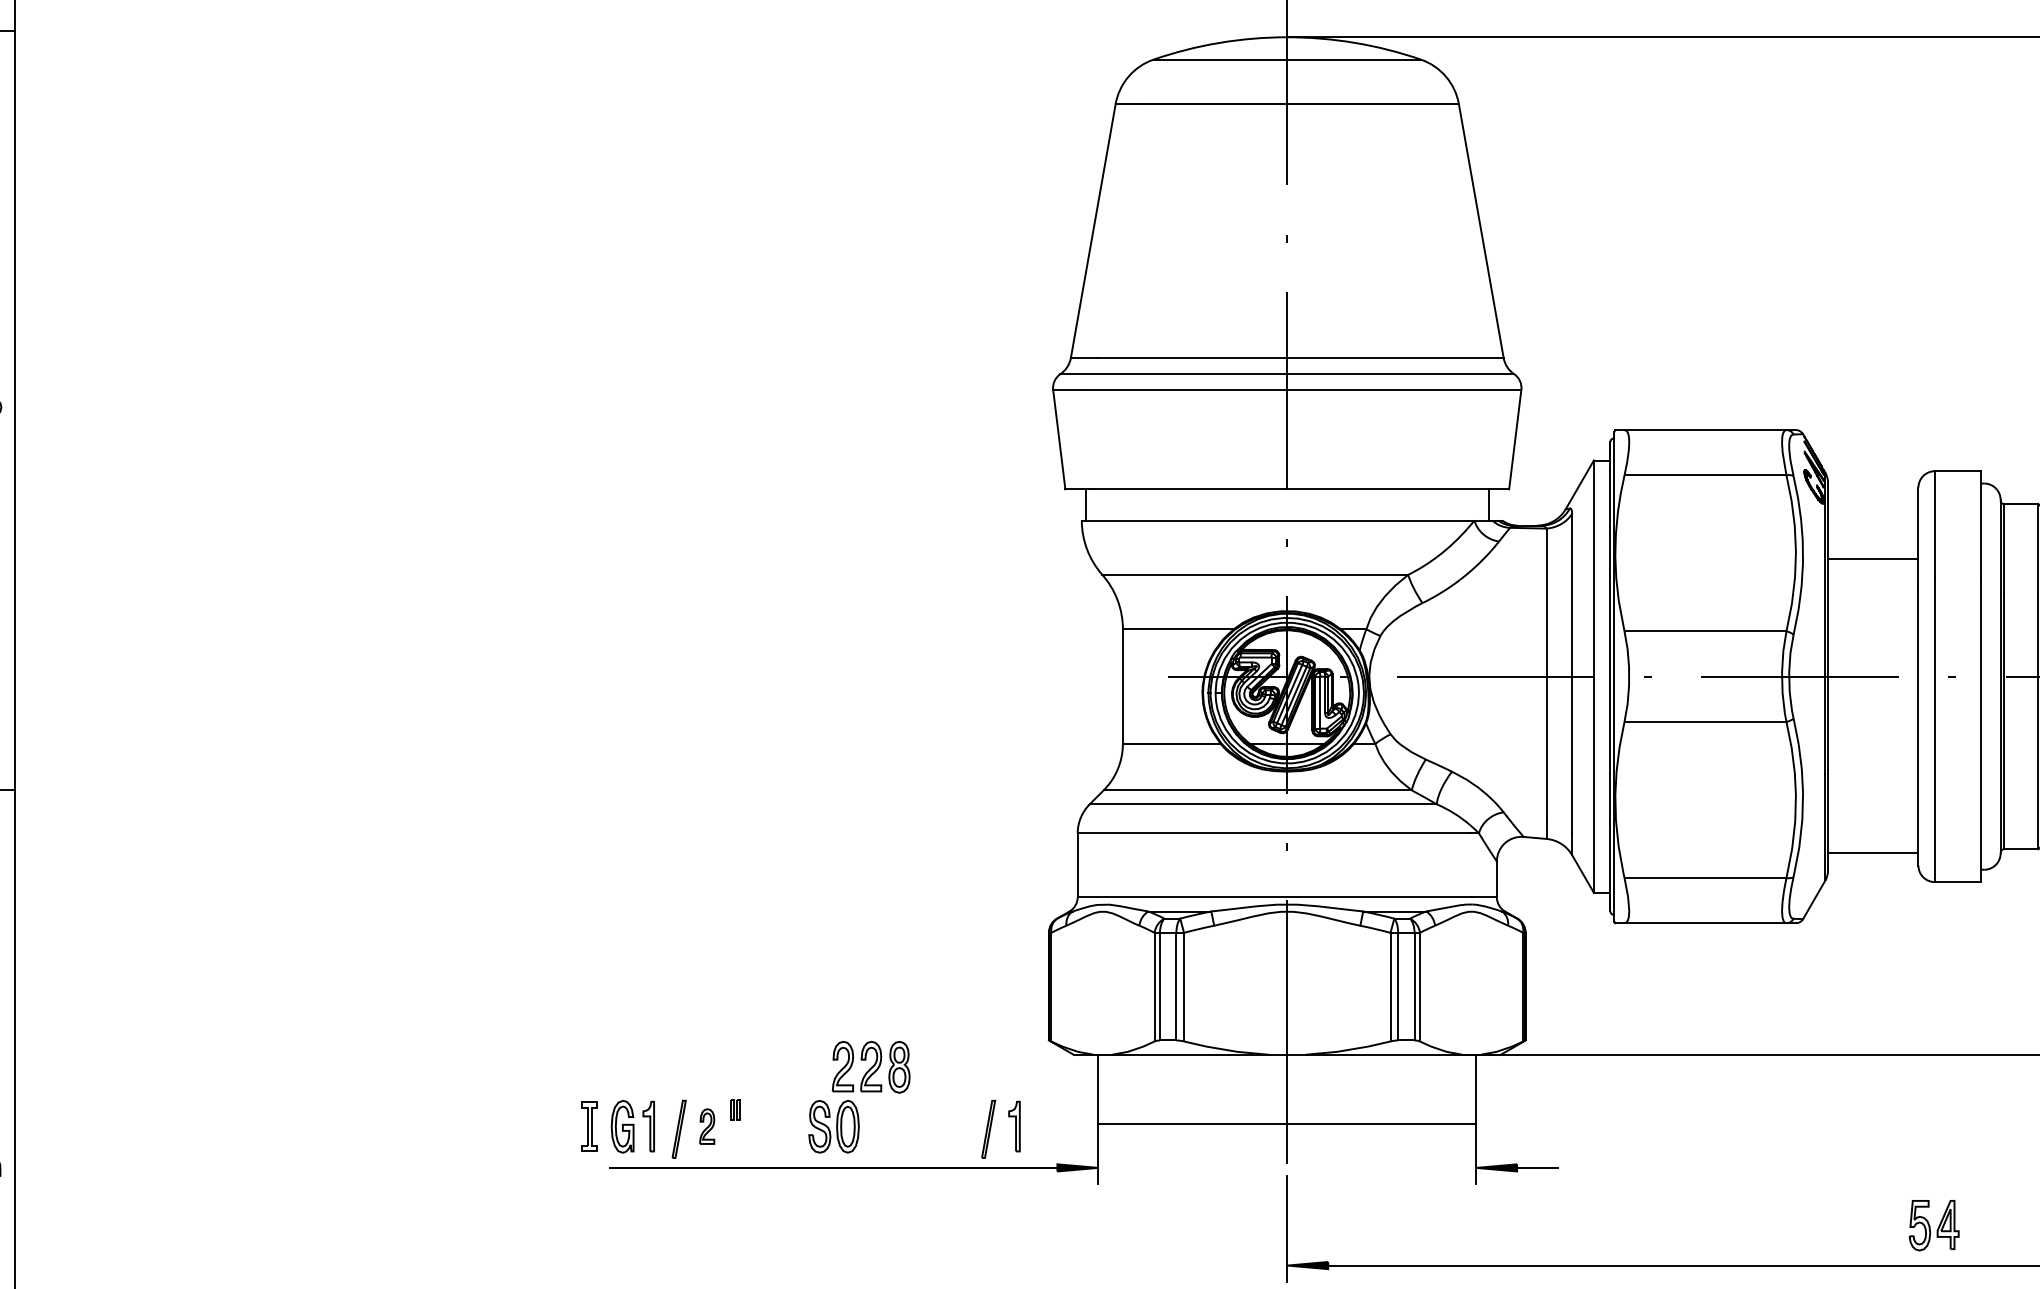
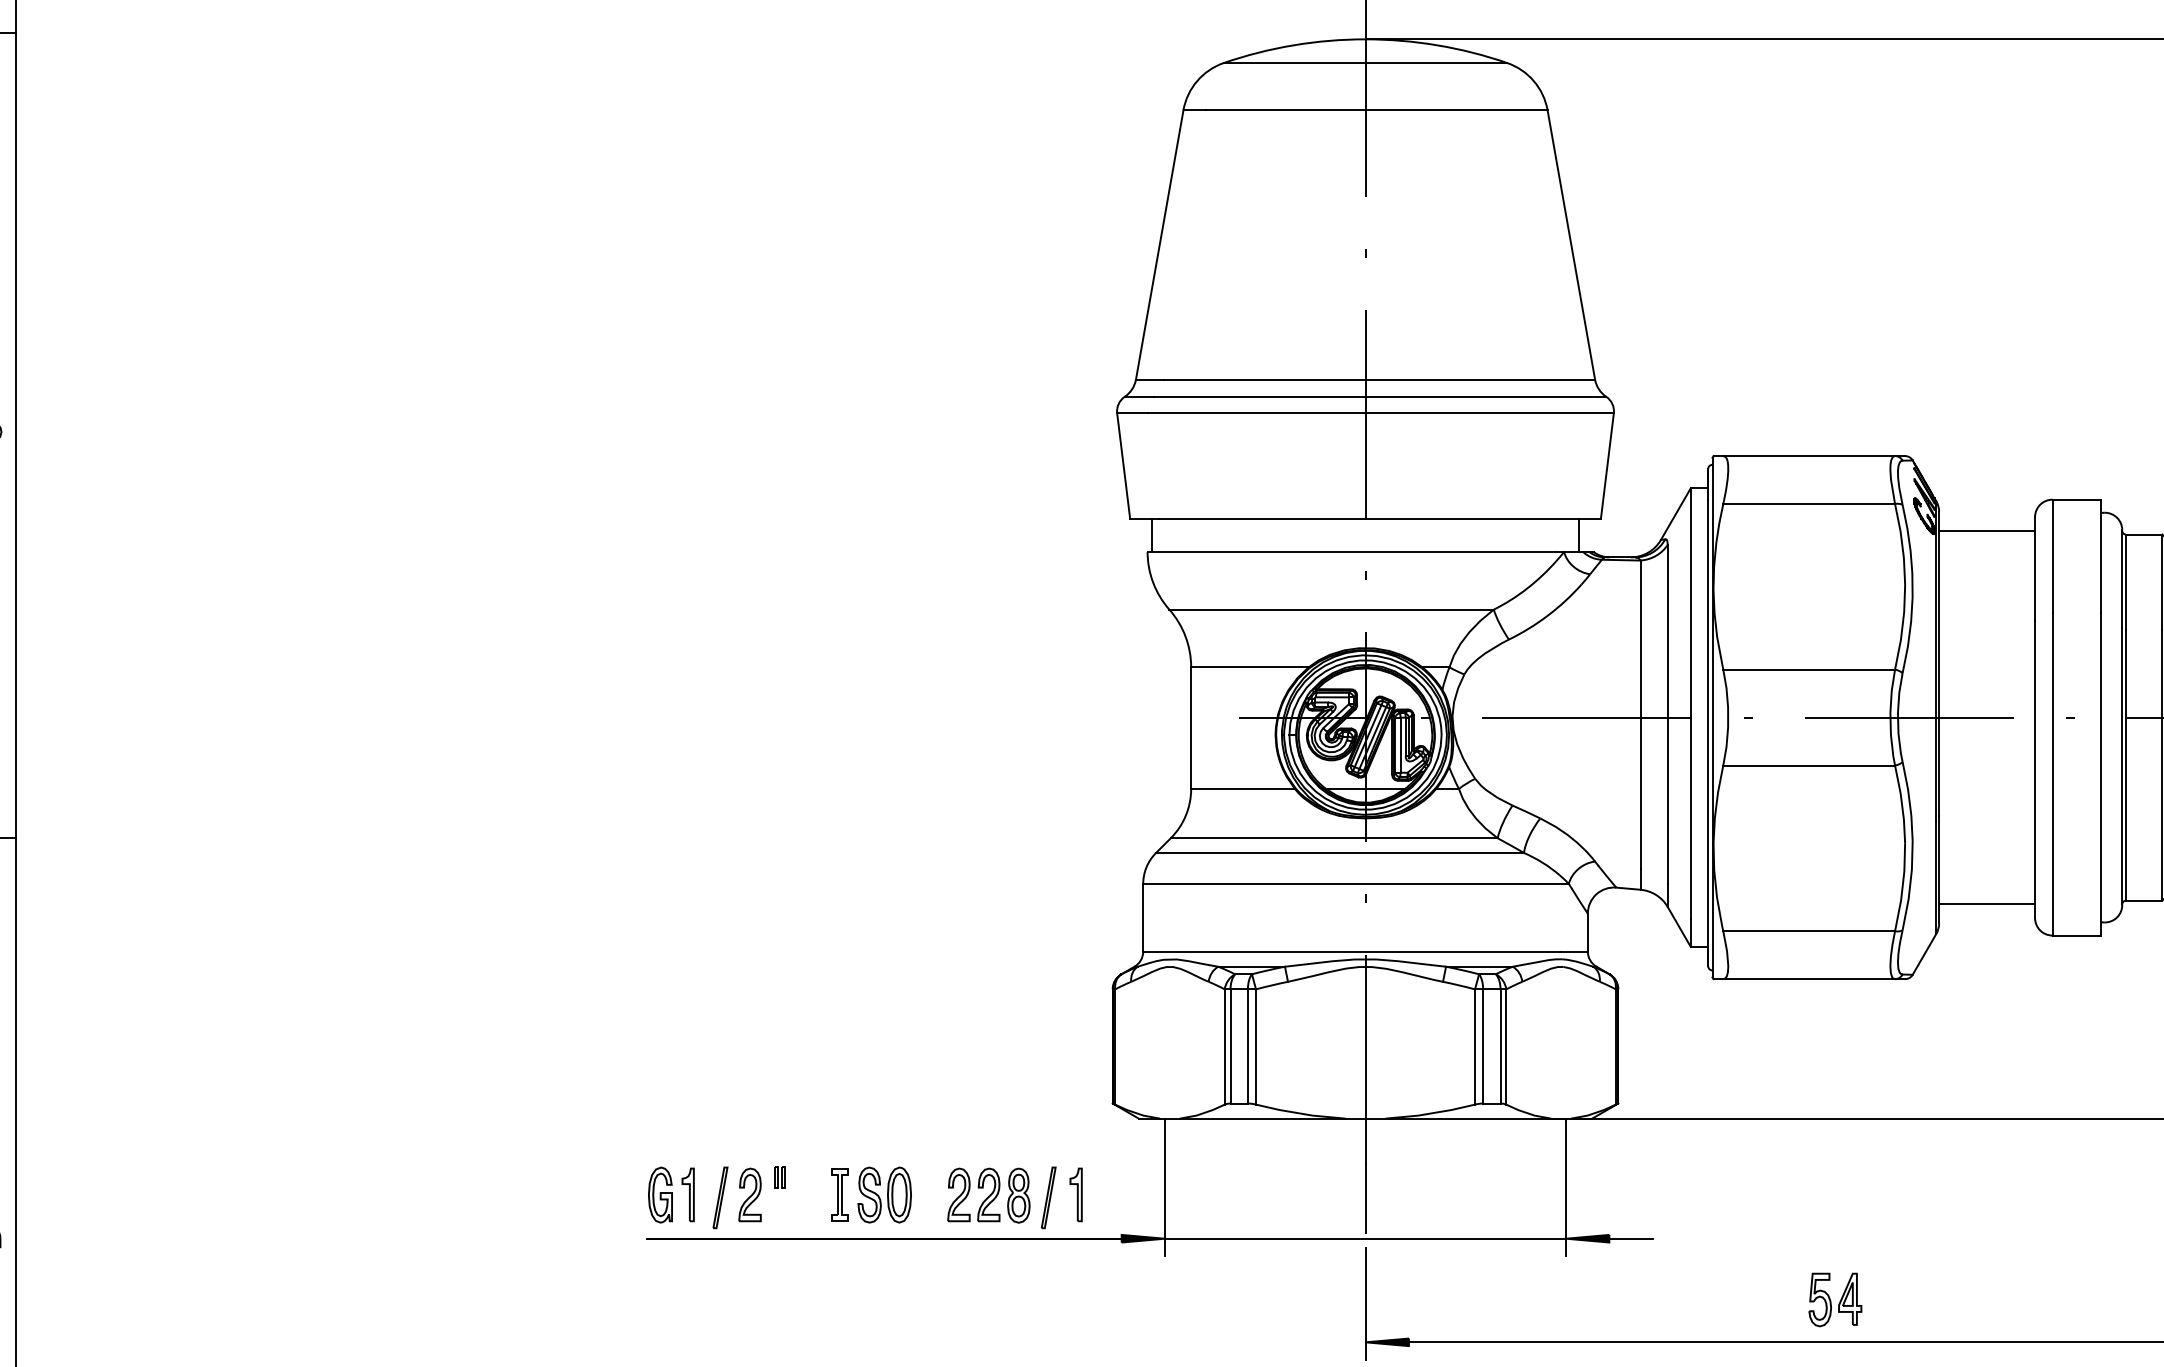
line: (1873, 558) -> (1987, 530), moved
part: (870, 1066) -> (988, 1194), moved
line: (1287, 1123) -> (1365, 1238), moved
part: (589, 1126) -> (839, 1194), moved
part: (707, 1126) -> (750, 1194), size x1.43
part: (1933, 1225) -> (1834, 1299), moved

